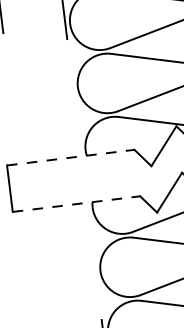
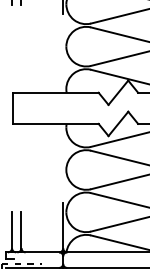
line: (70, 157) -> (55, 92), dashed -> solid
line: (75, 203) -> (55, 123), dashed -> solid

